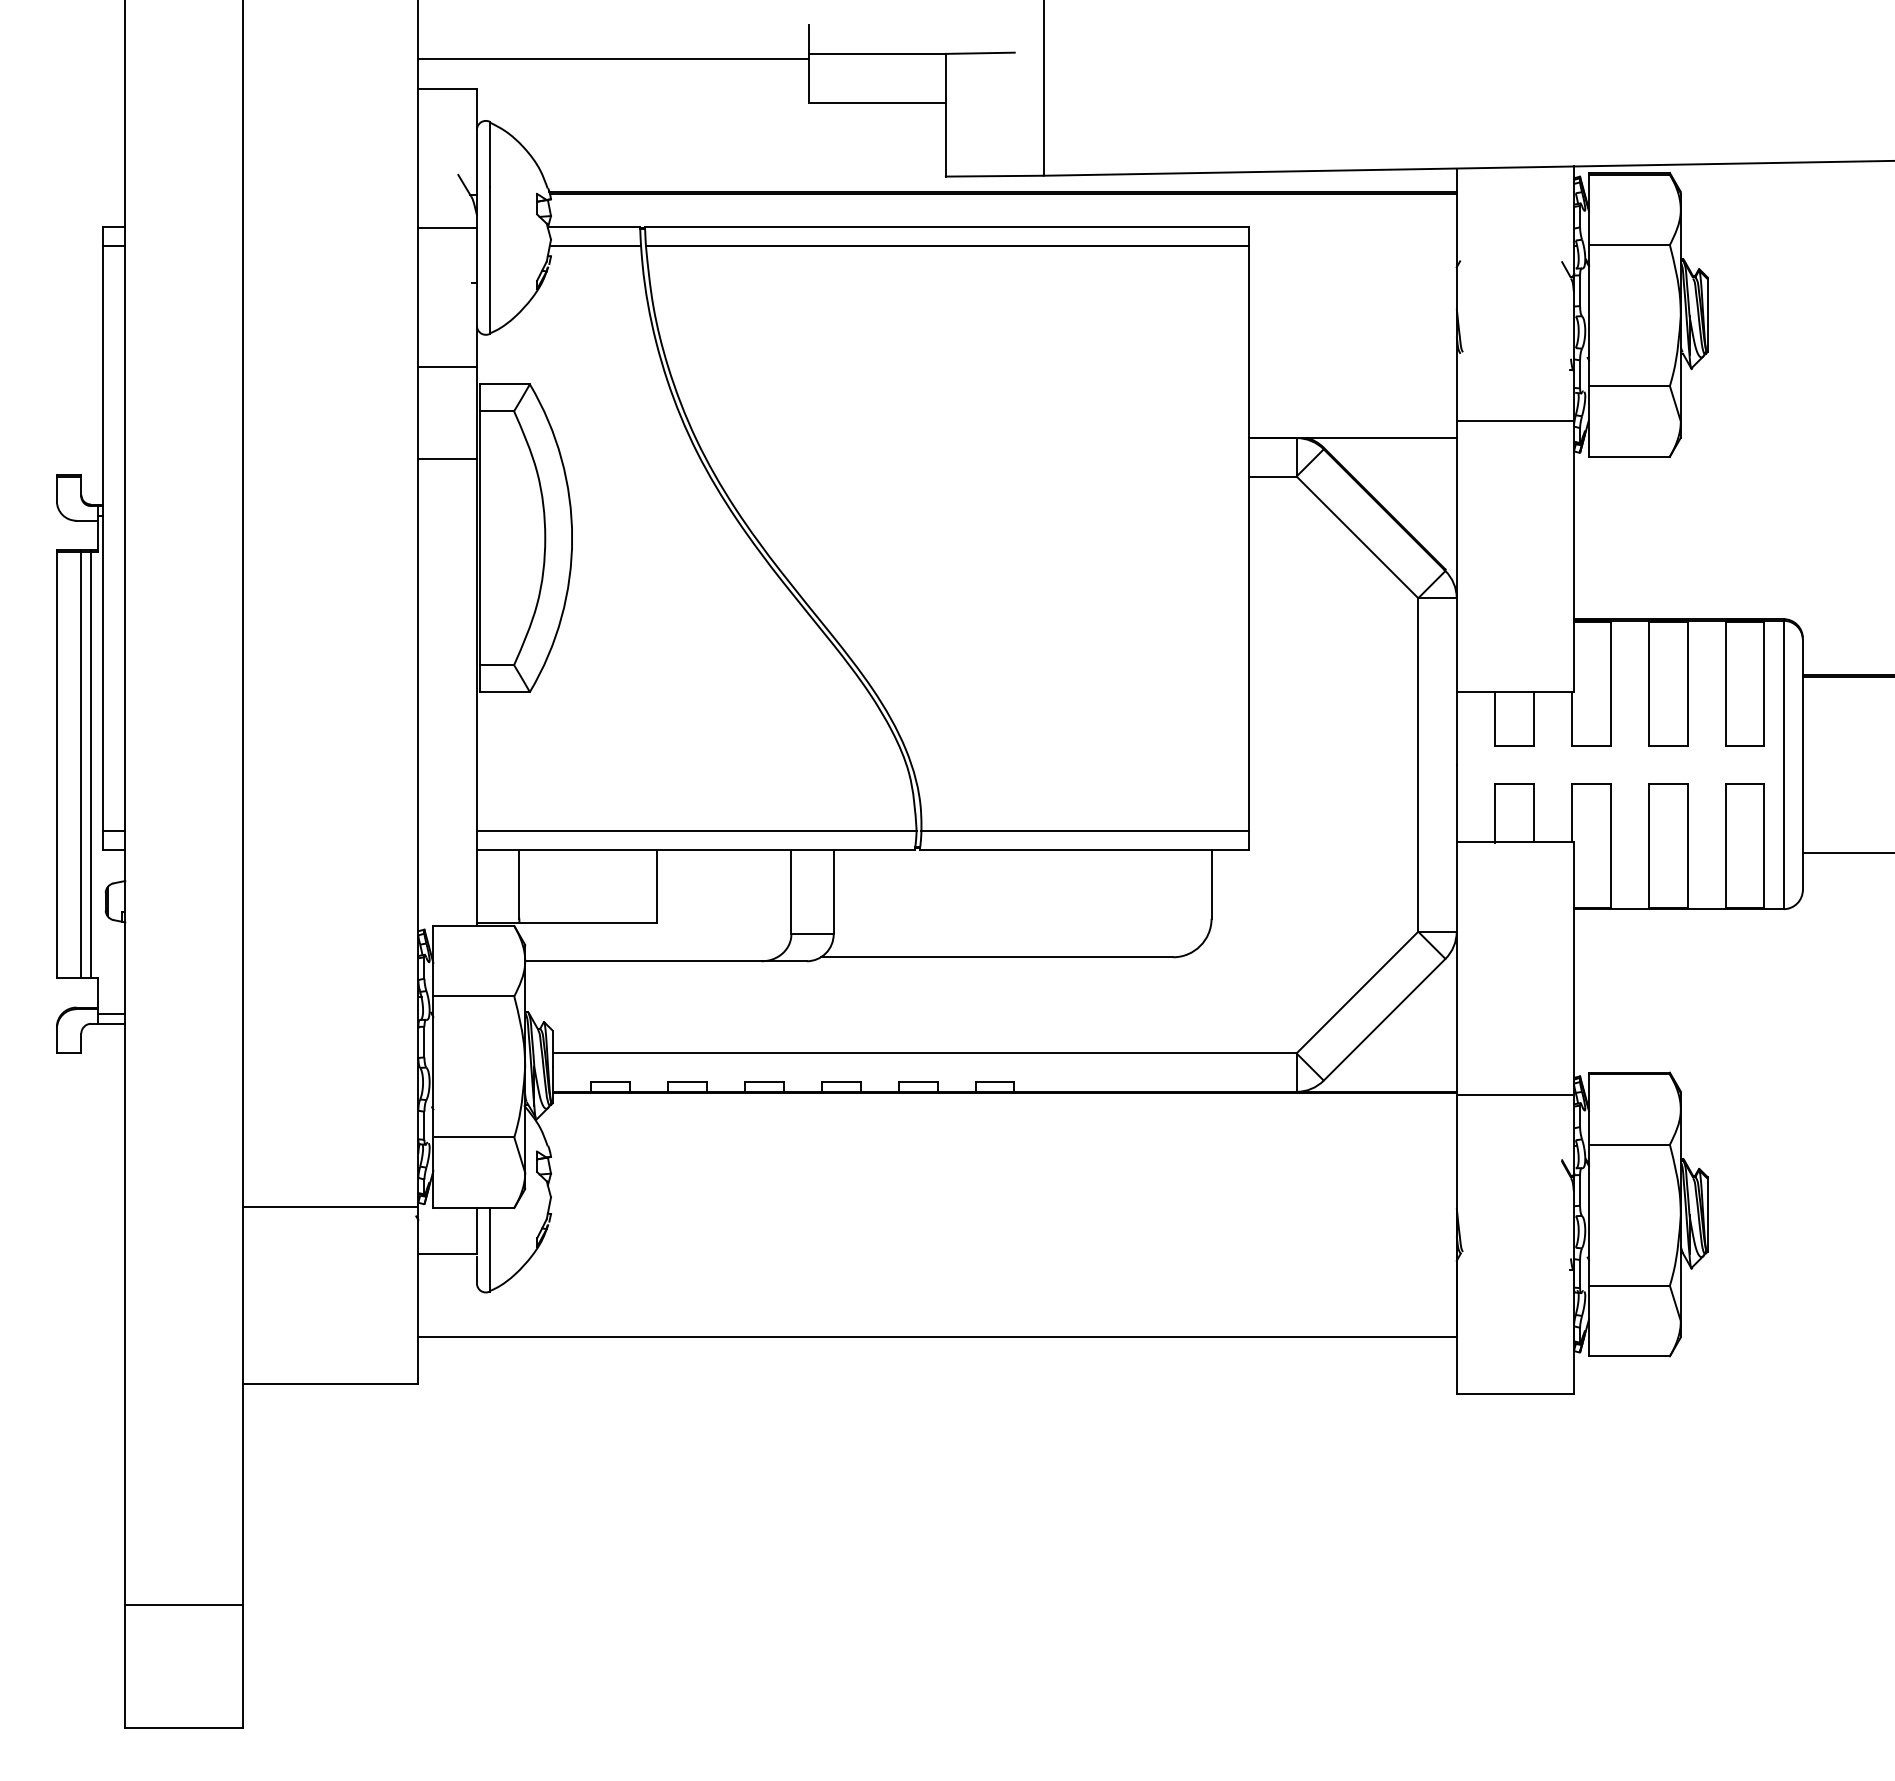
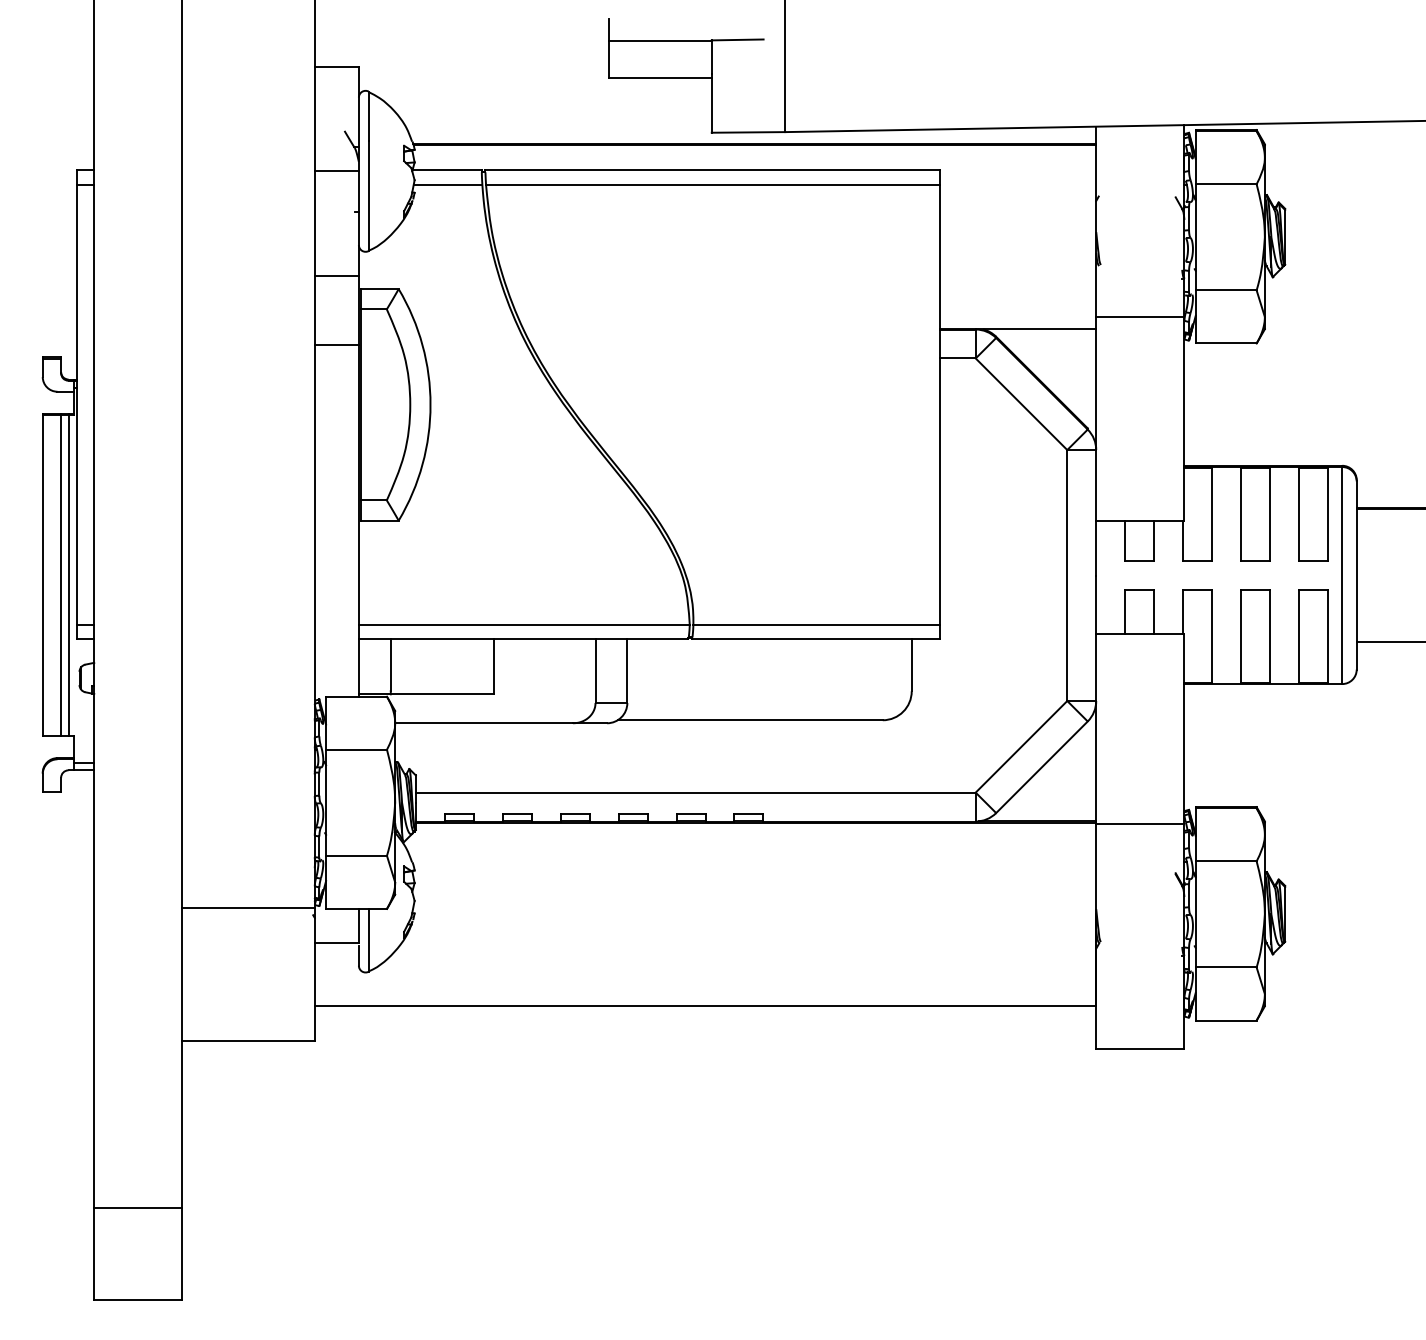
line: (613, 59) -> (461, 44), removed

